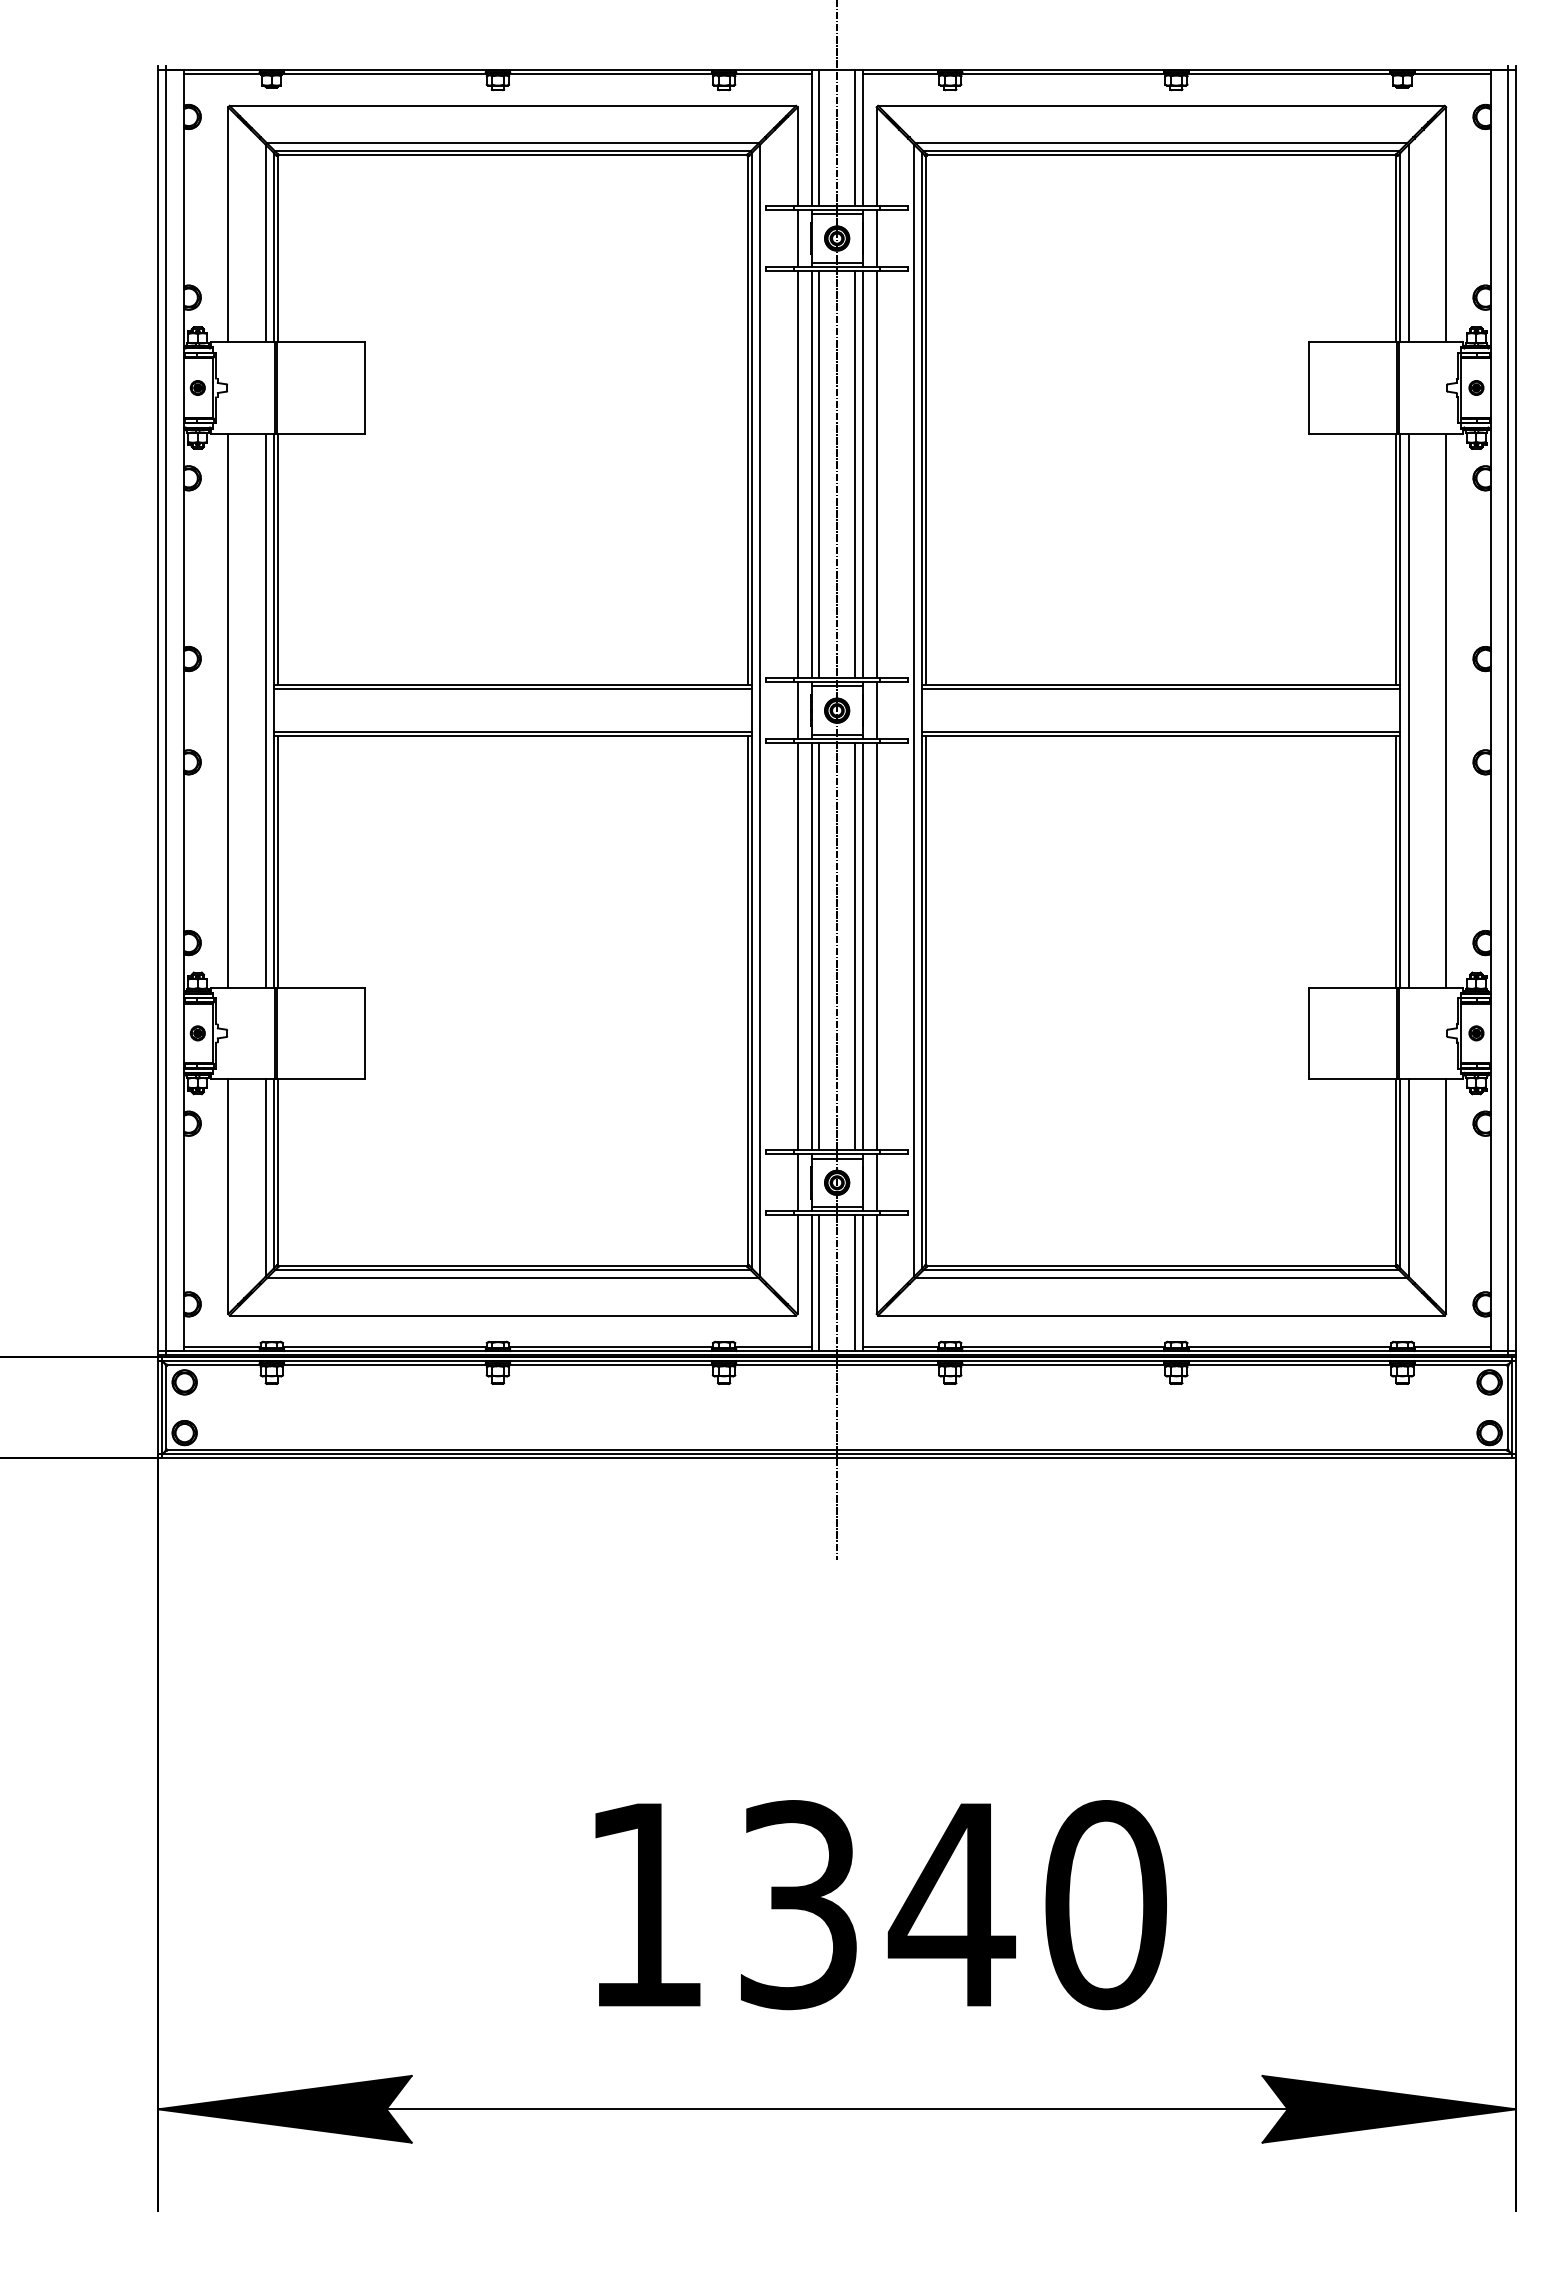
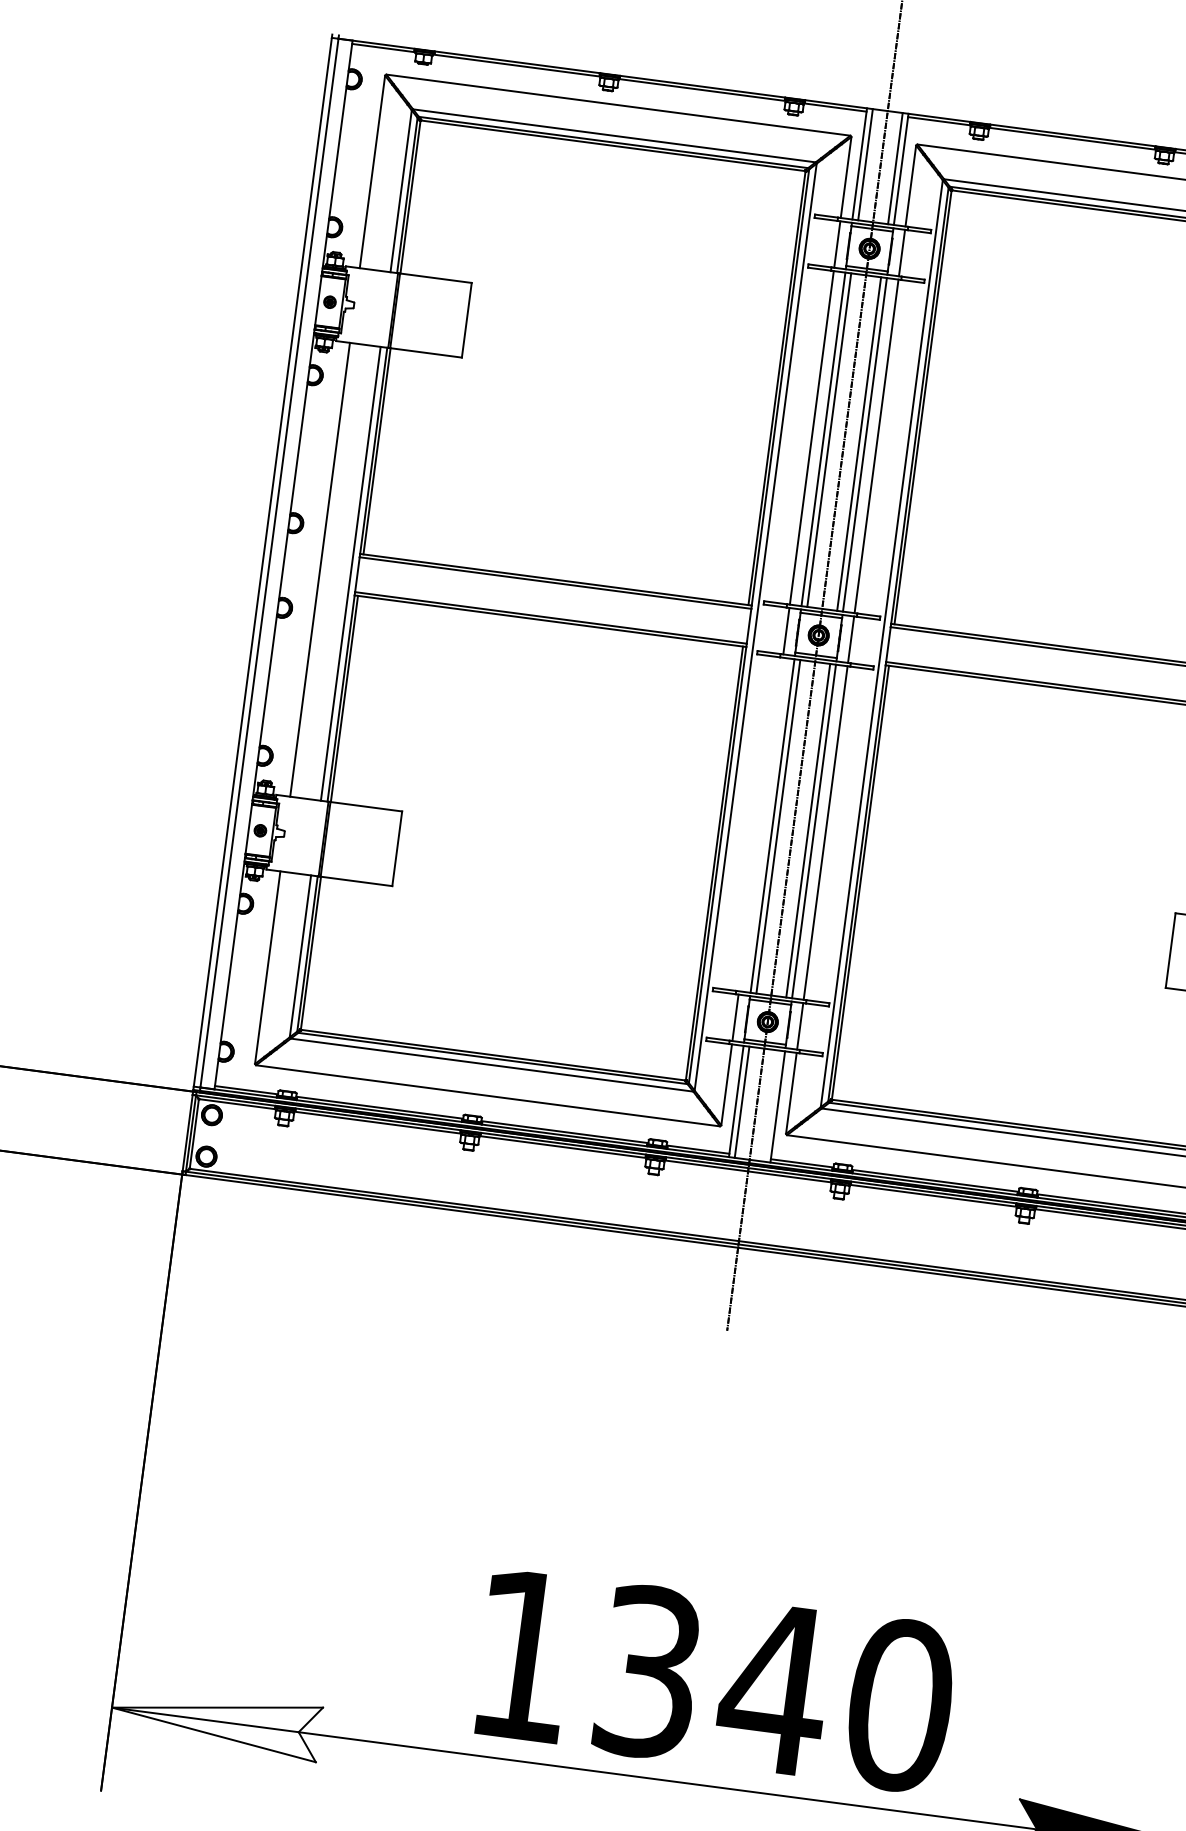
line: (797, 946) -> (760, 824), removed
line: (855, 1283) -> (772, 1106), removed
text: (880, 1905) -> (715, 1681), moved
fill: (284, 2108) -> (215, 1720), removed

